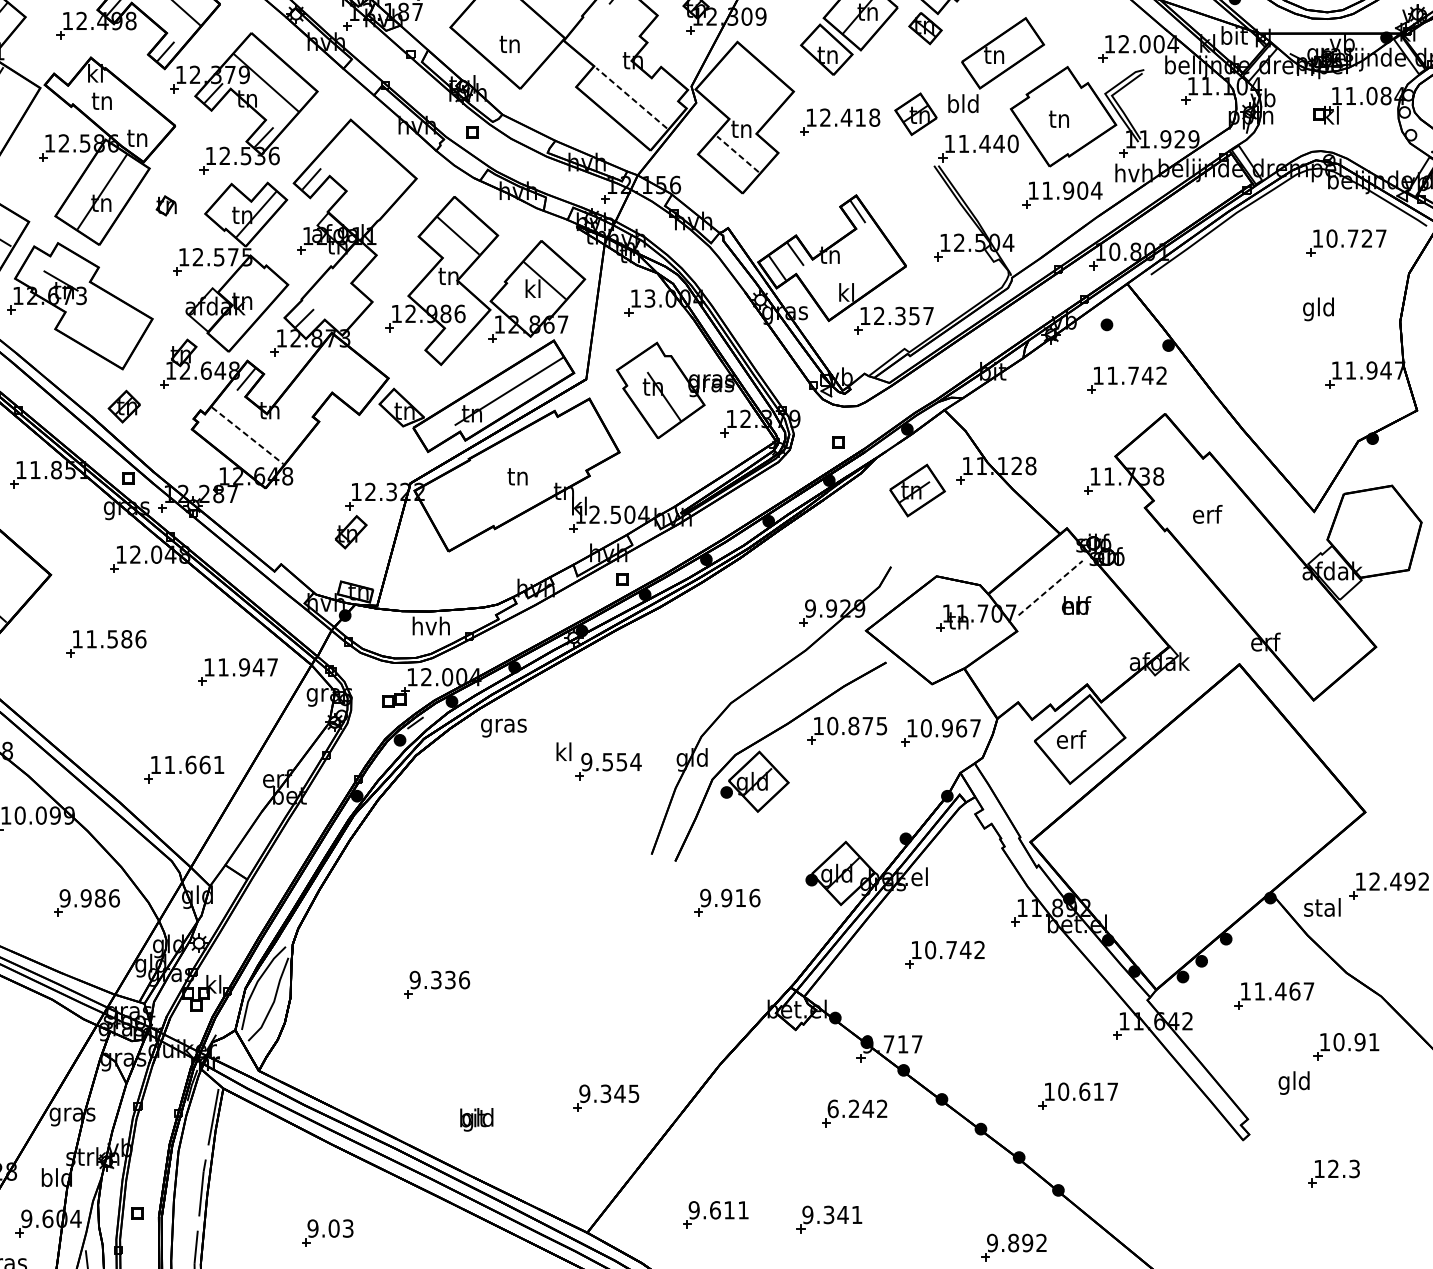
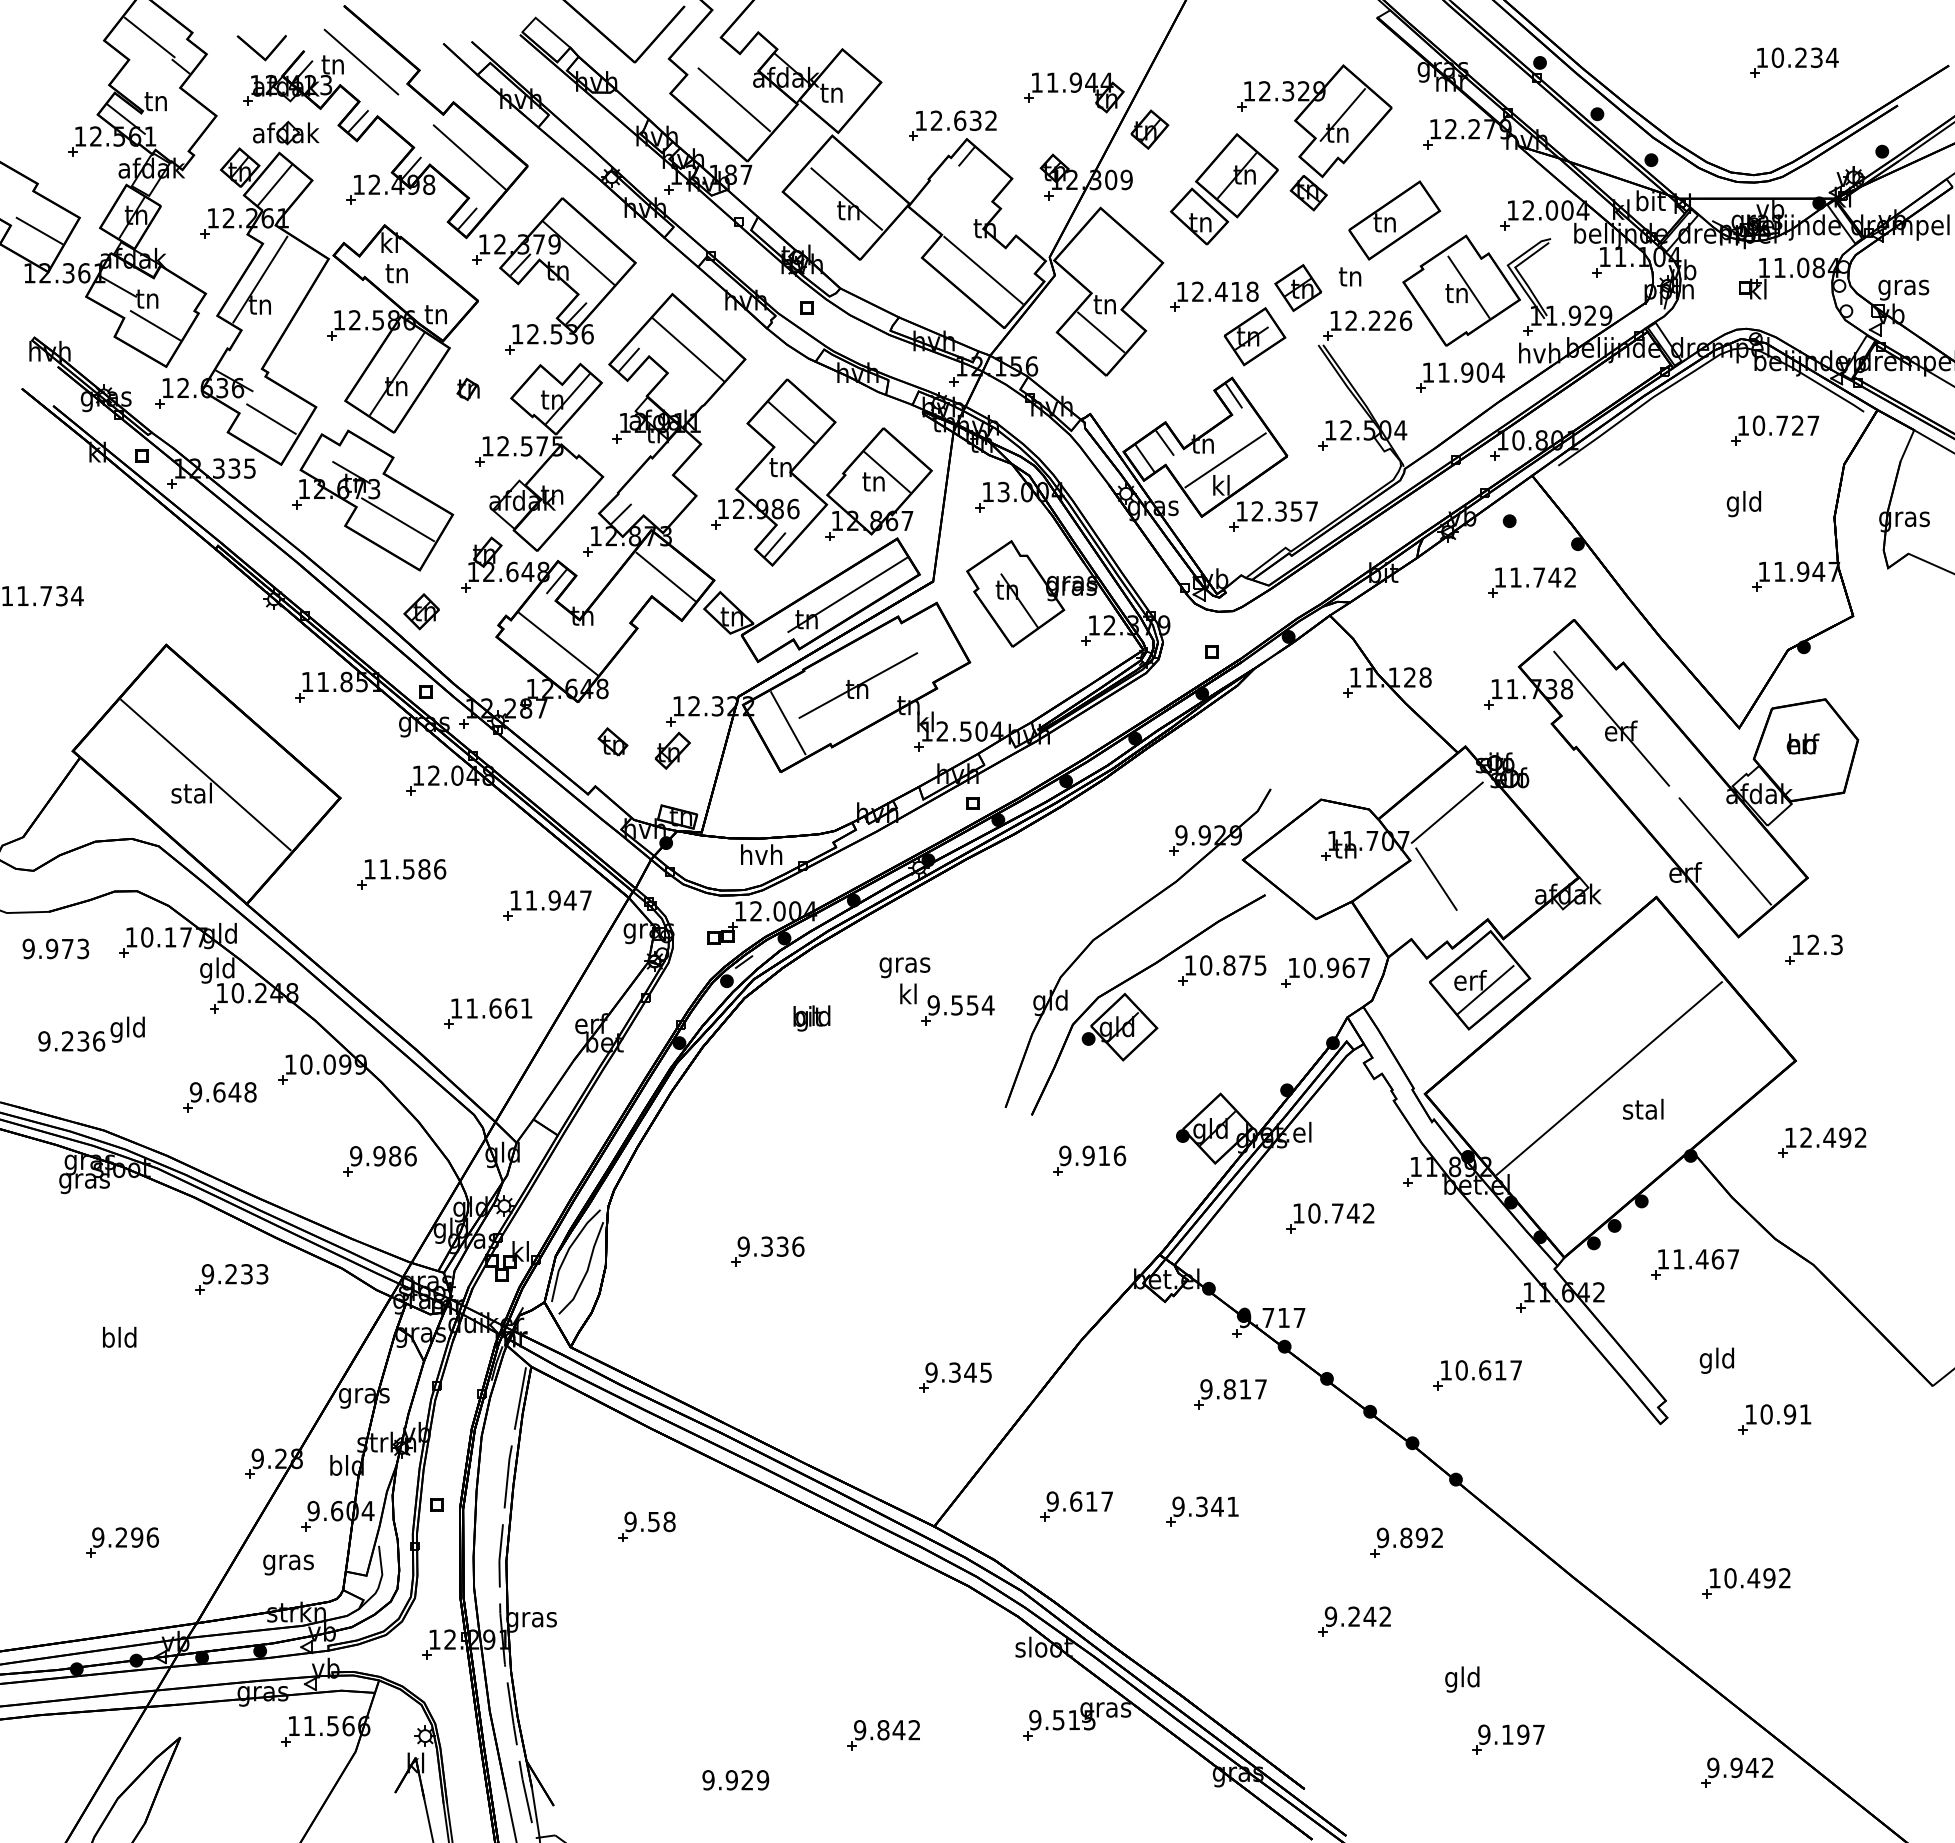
line: (508, 33) -> (846, 198), added
line: (631, 98) -> (983, 270), dashed -> solid
text: (963, 102) -> (1350, 275), bld -> tn
line: (1069, 112) -> (1468, 286), added
text: (988, 143) -> (1378, 320), 11.440 -> 12.226
line: (737, 154) -> (1100, 332), dashed -> solid
line: (364, 169) -> (687, 349), added
line: (850, 270) -> (1225, 460), added
text: (532, 288) -> (873, 480), kl -> tn
line: (102, 323) -> (397, 519), added
line: (442, 346) -> (774, 545), added
line: (344, 374) -> (665, 576), added
line: (247, 436) -> (558, 644), dashed -> solid
line: (518, 473) -> (858, 685), added
part: (917, 490) -> (1254, 336), moved
line: (1198, 503) -> (1611, 718), added
line: (455, 507) -> (788, 723), added
part: (296, 523) -> (612, 741), added
line: (1050, 587) -> (1447, 812), dashed -> solid
text: (1076, 605) -> (1802, 743), moved
line: (1300, 623) -> (1724, 851), added
line: (1040, 647) -> (1436, 878), added
text: (503, 727) -> (904, 967), moved
line: (1085, 748) -> (1485, 990), added
line: (1196, 828) -> (1608, 1078), added
text: (1322, 906) -> (1643, 1108), moved
part: (1346, 1046) -> (1774, 1419), moved
text: (857, 1109) -> (1233, 1389), 6.242 -> 9.817
text: (476, 1119) -> (811, 1018), moved
part: (1333, 1173) -> (1813, 949), moved
text: (742, 1210) -> (1106, 1501), 9.611 -> 9.617
text: (340, 1228) -> (661, 1521), 9.03 -> 9.58

